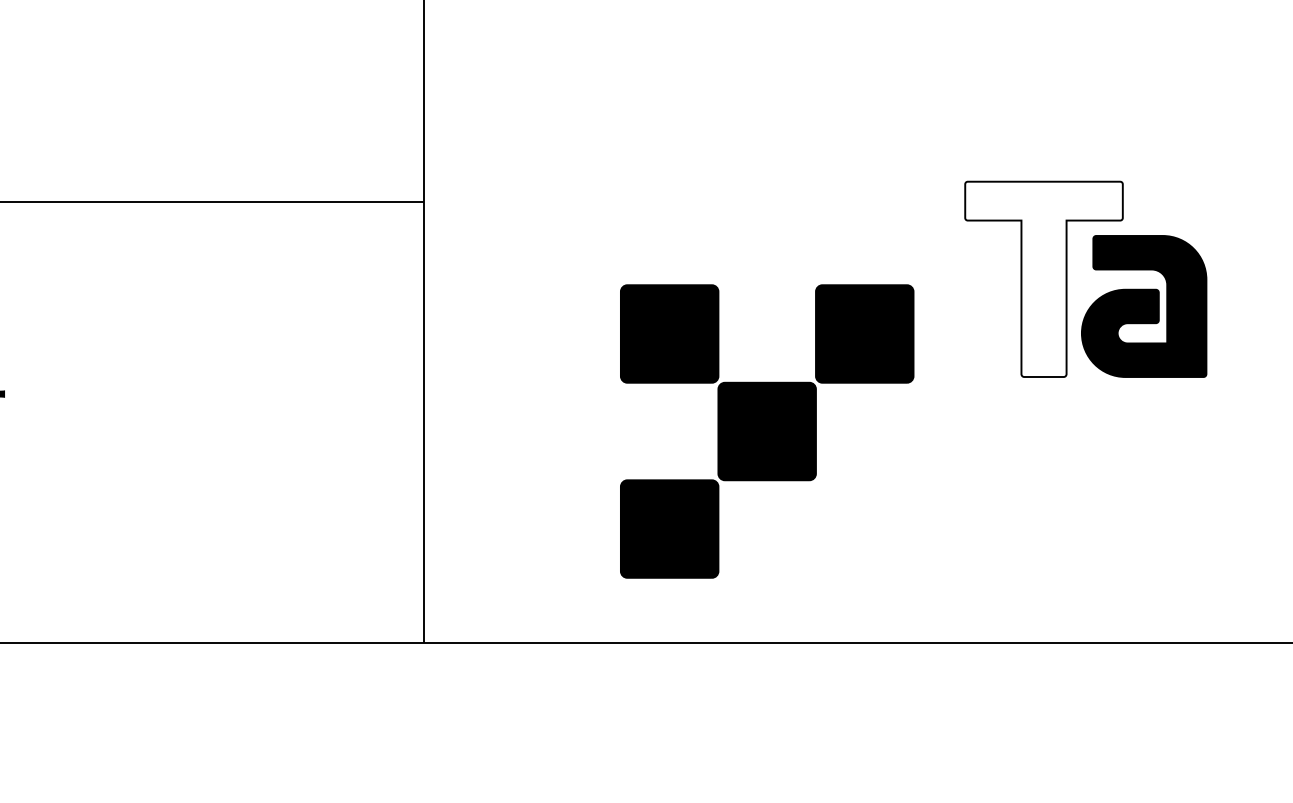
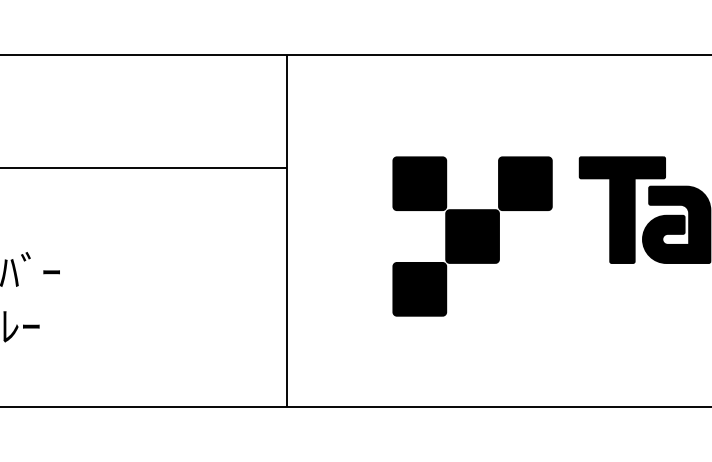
fill: (1044, 279) -> (622, 210), added
part: (767, 431) -> (472, 236), moved

